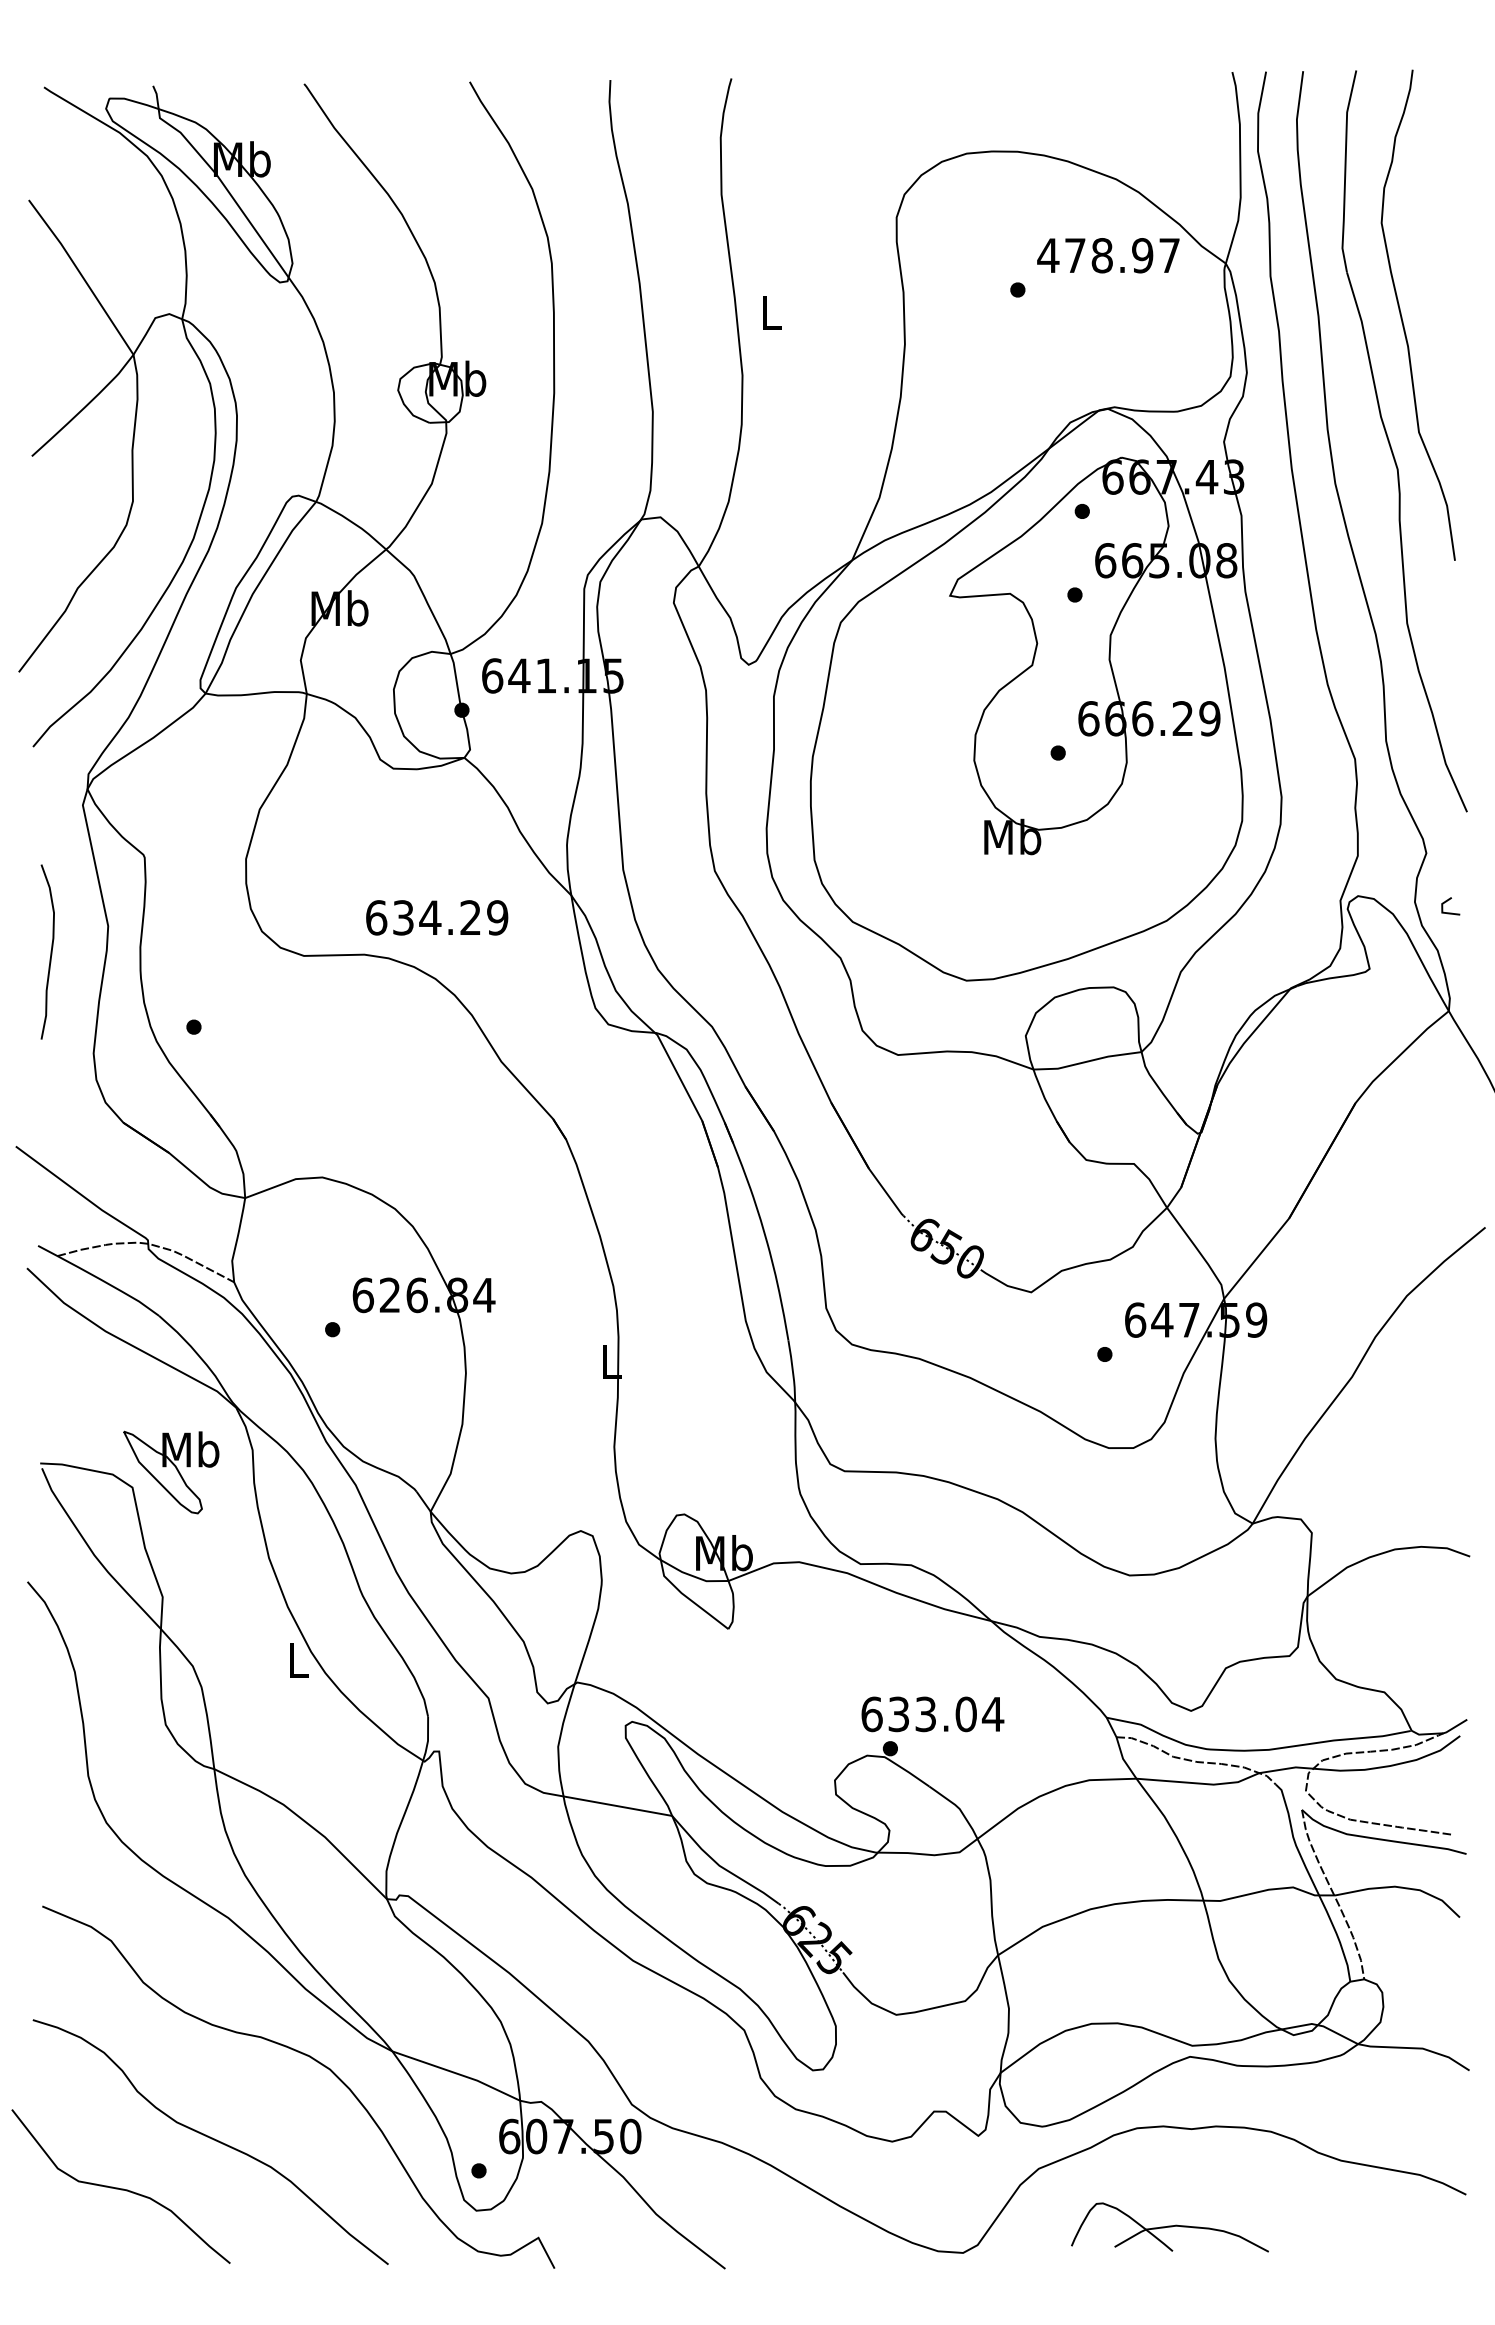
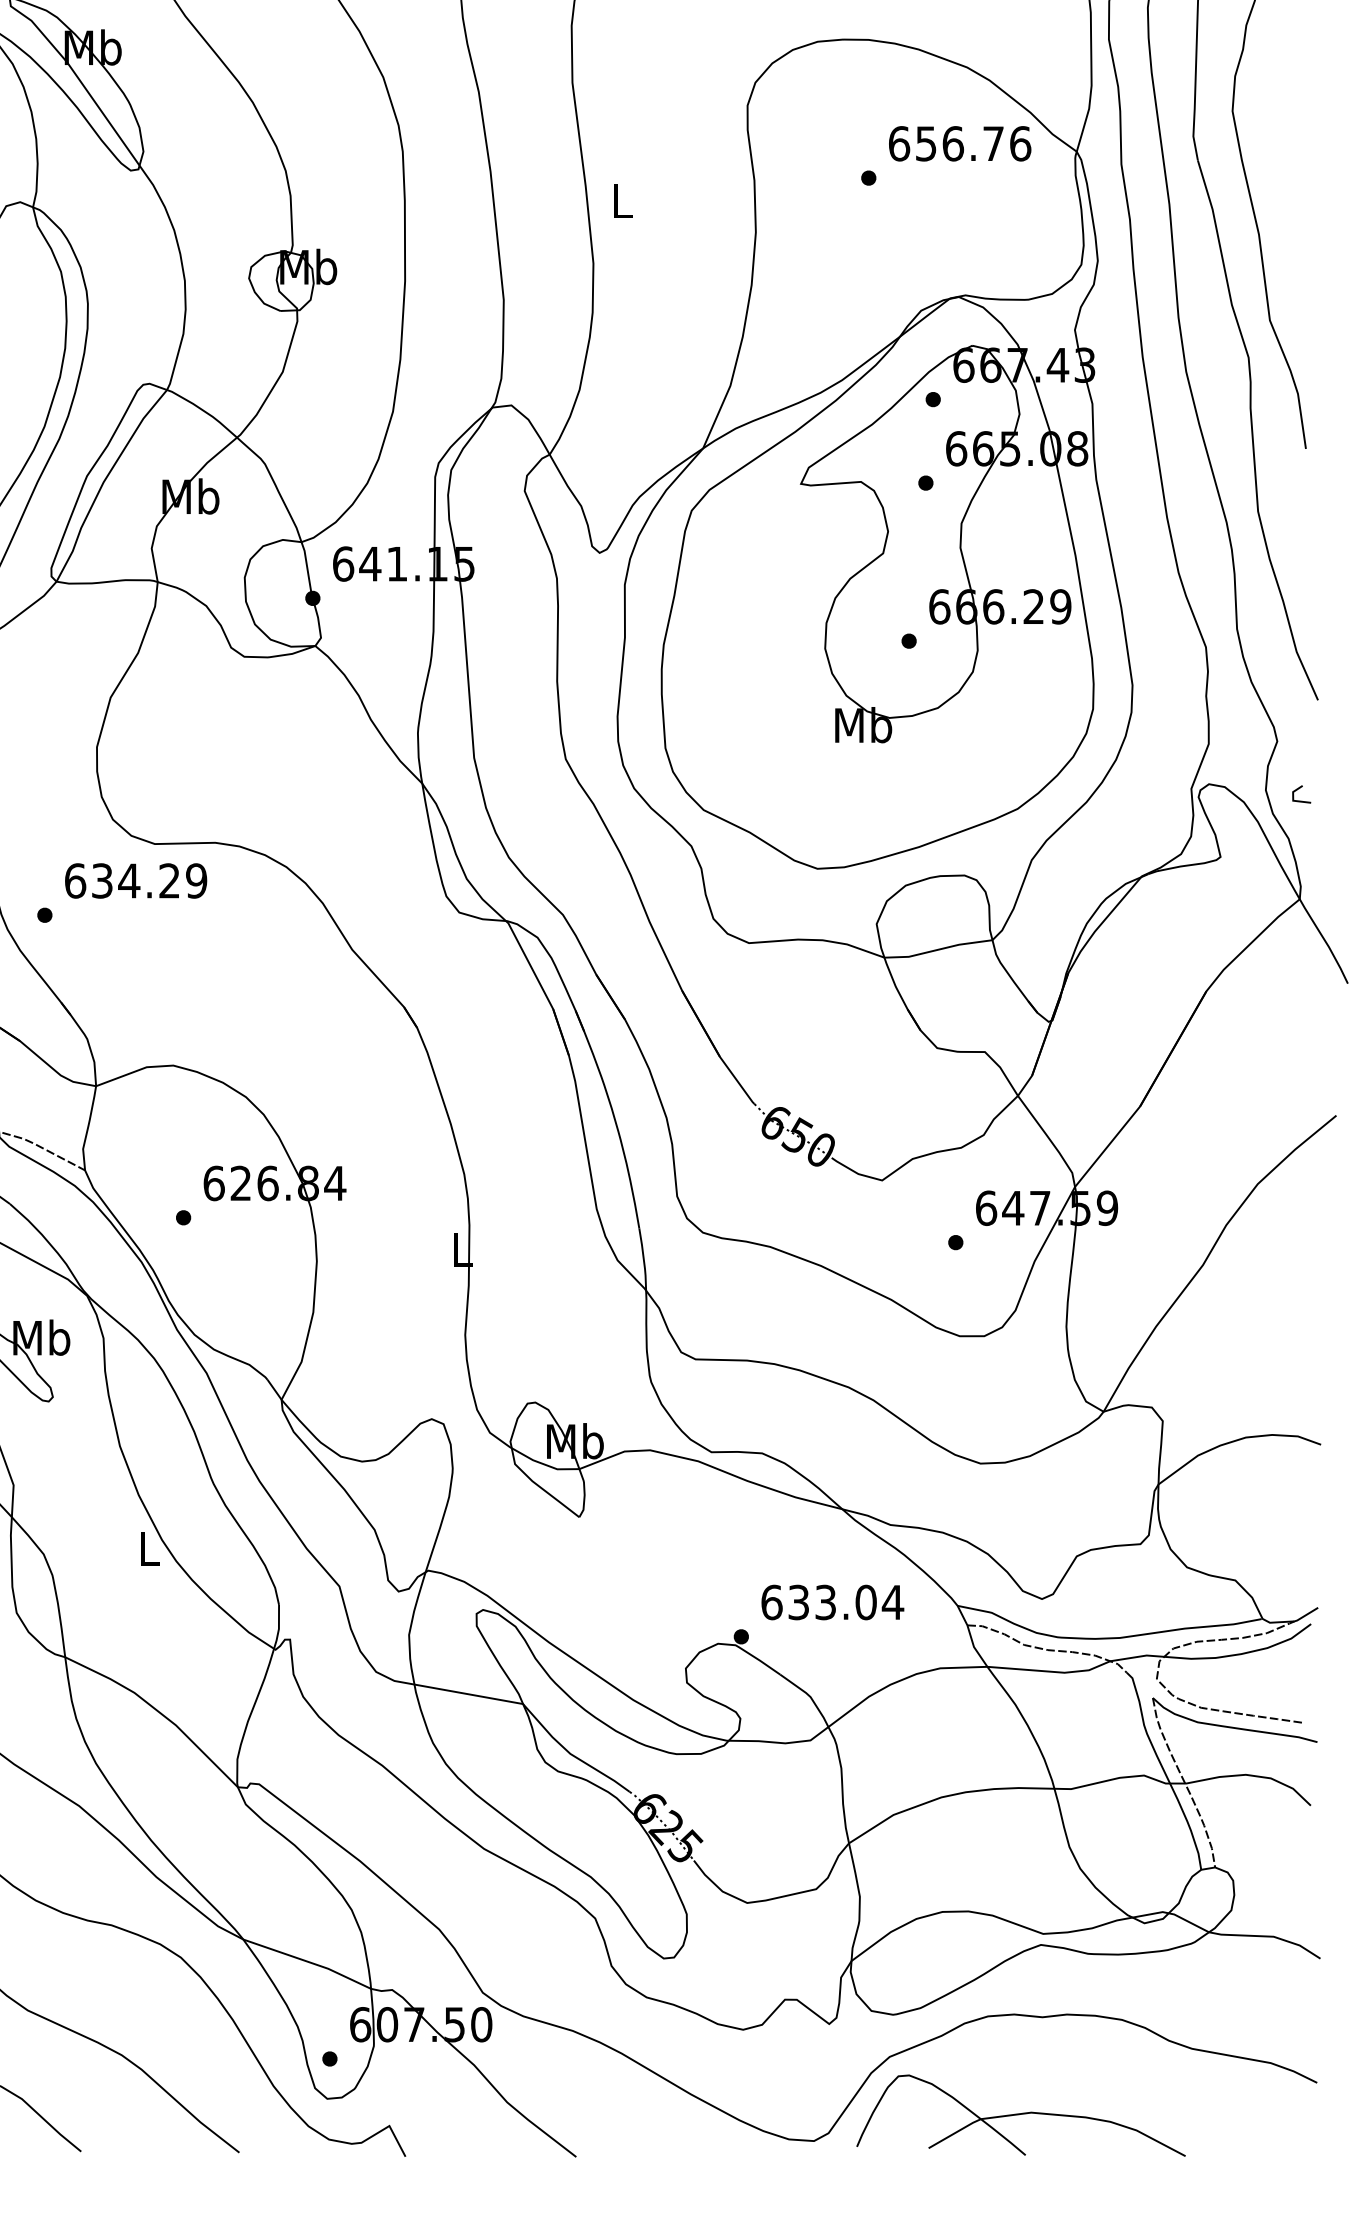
text: (1108, 255) -> (959, 143), 478.97 -> 656.76
text: (437, 917) -> (136, 880), moved
text: (932, 1714) -> (832, 1602), moved
part: (1169, 2227) -> (1020, 2115), size x1.67

